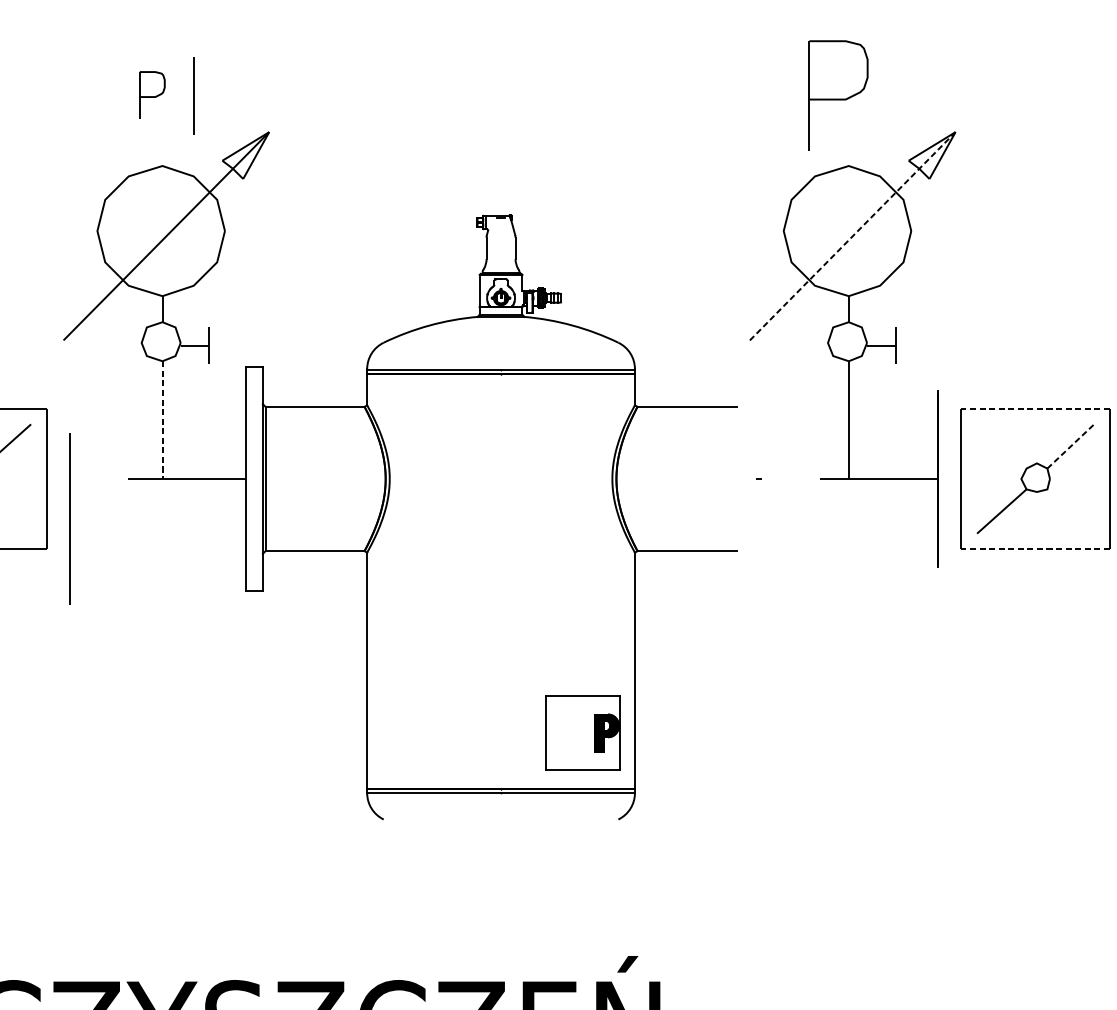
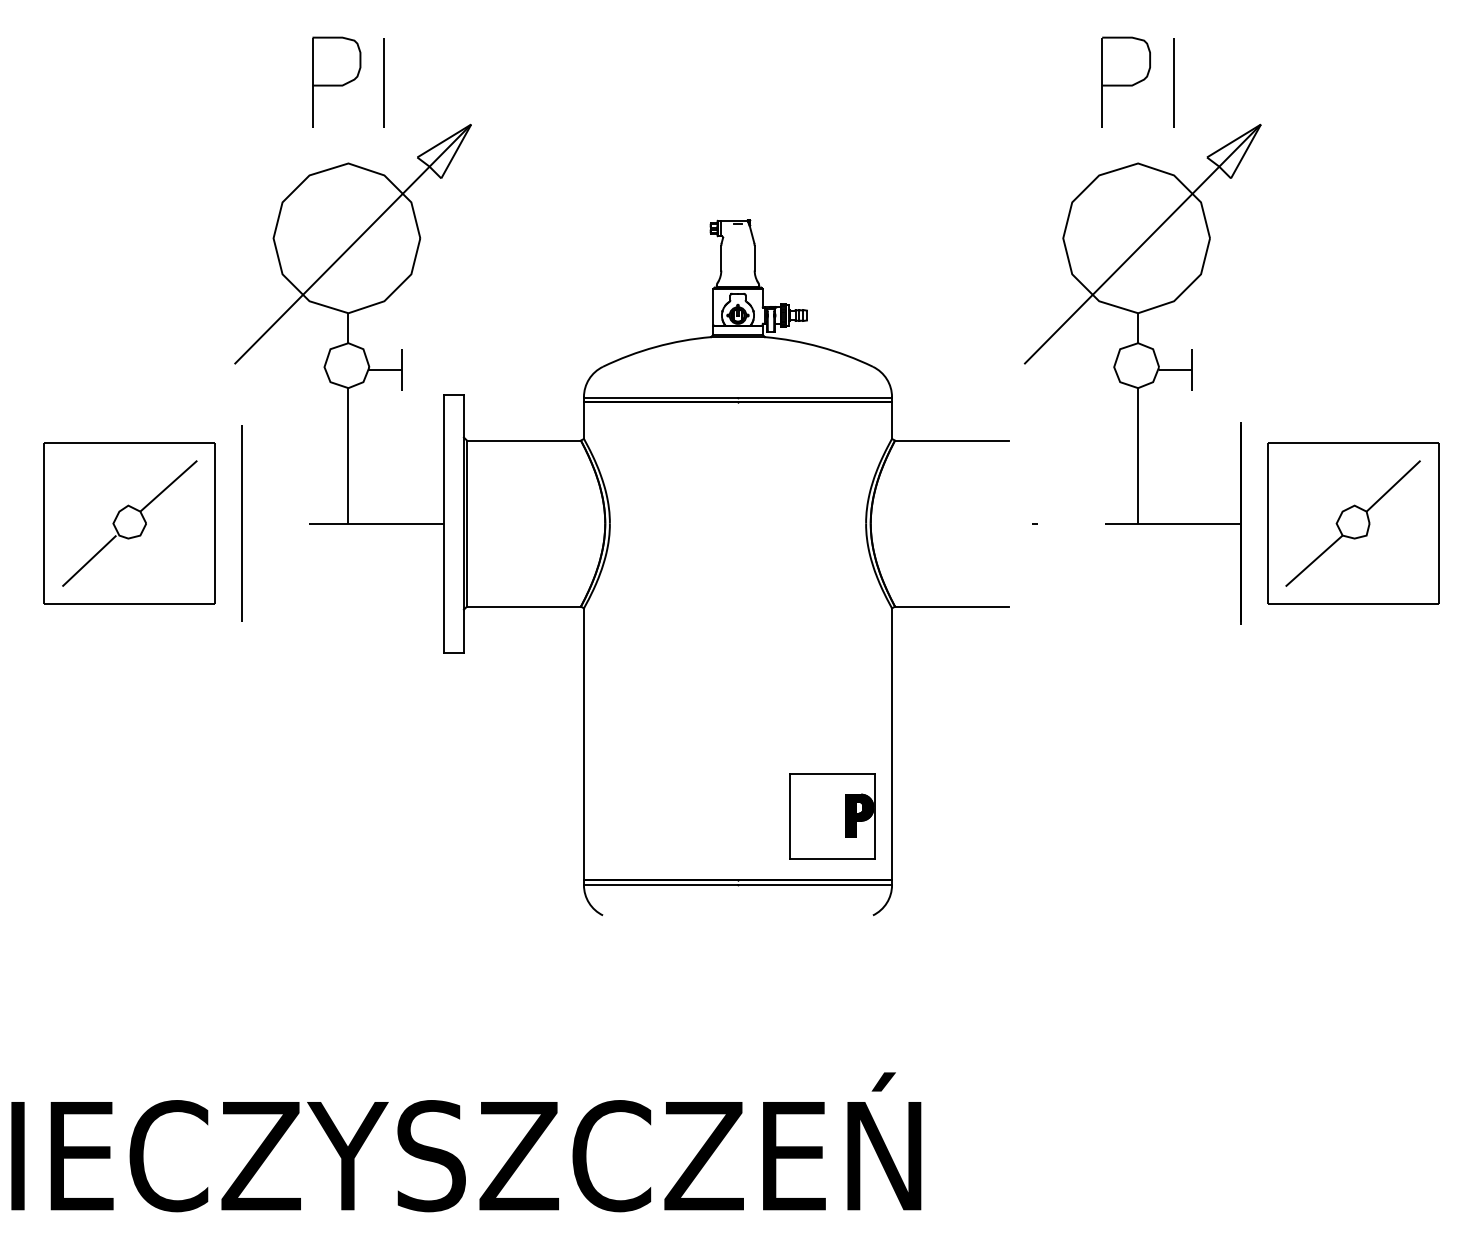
part: (152, 94) -> (336, 81), size x1.67
part: (837, 94) -> (1125, 81), size x0.71
line: (879, 95) -> (1173, 82), added
line: (853, 236) -> (1143, 244), dashed -> solid
line: (1035, 408) -> (1352, 442), dashed -> solid
line: (162, 419) -> (348, 455), dashed -> solid
line: (1070, 445) -> (1393, 485), dashed -> solid
line: (69, 518) -> (241, 523), moved
line: (1035, 549) -> (1352, 604), dashed -> solid

